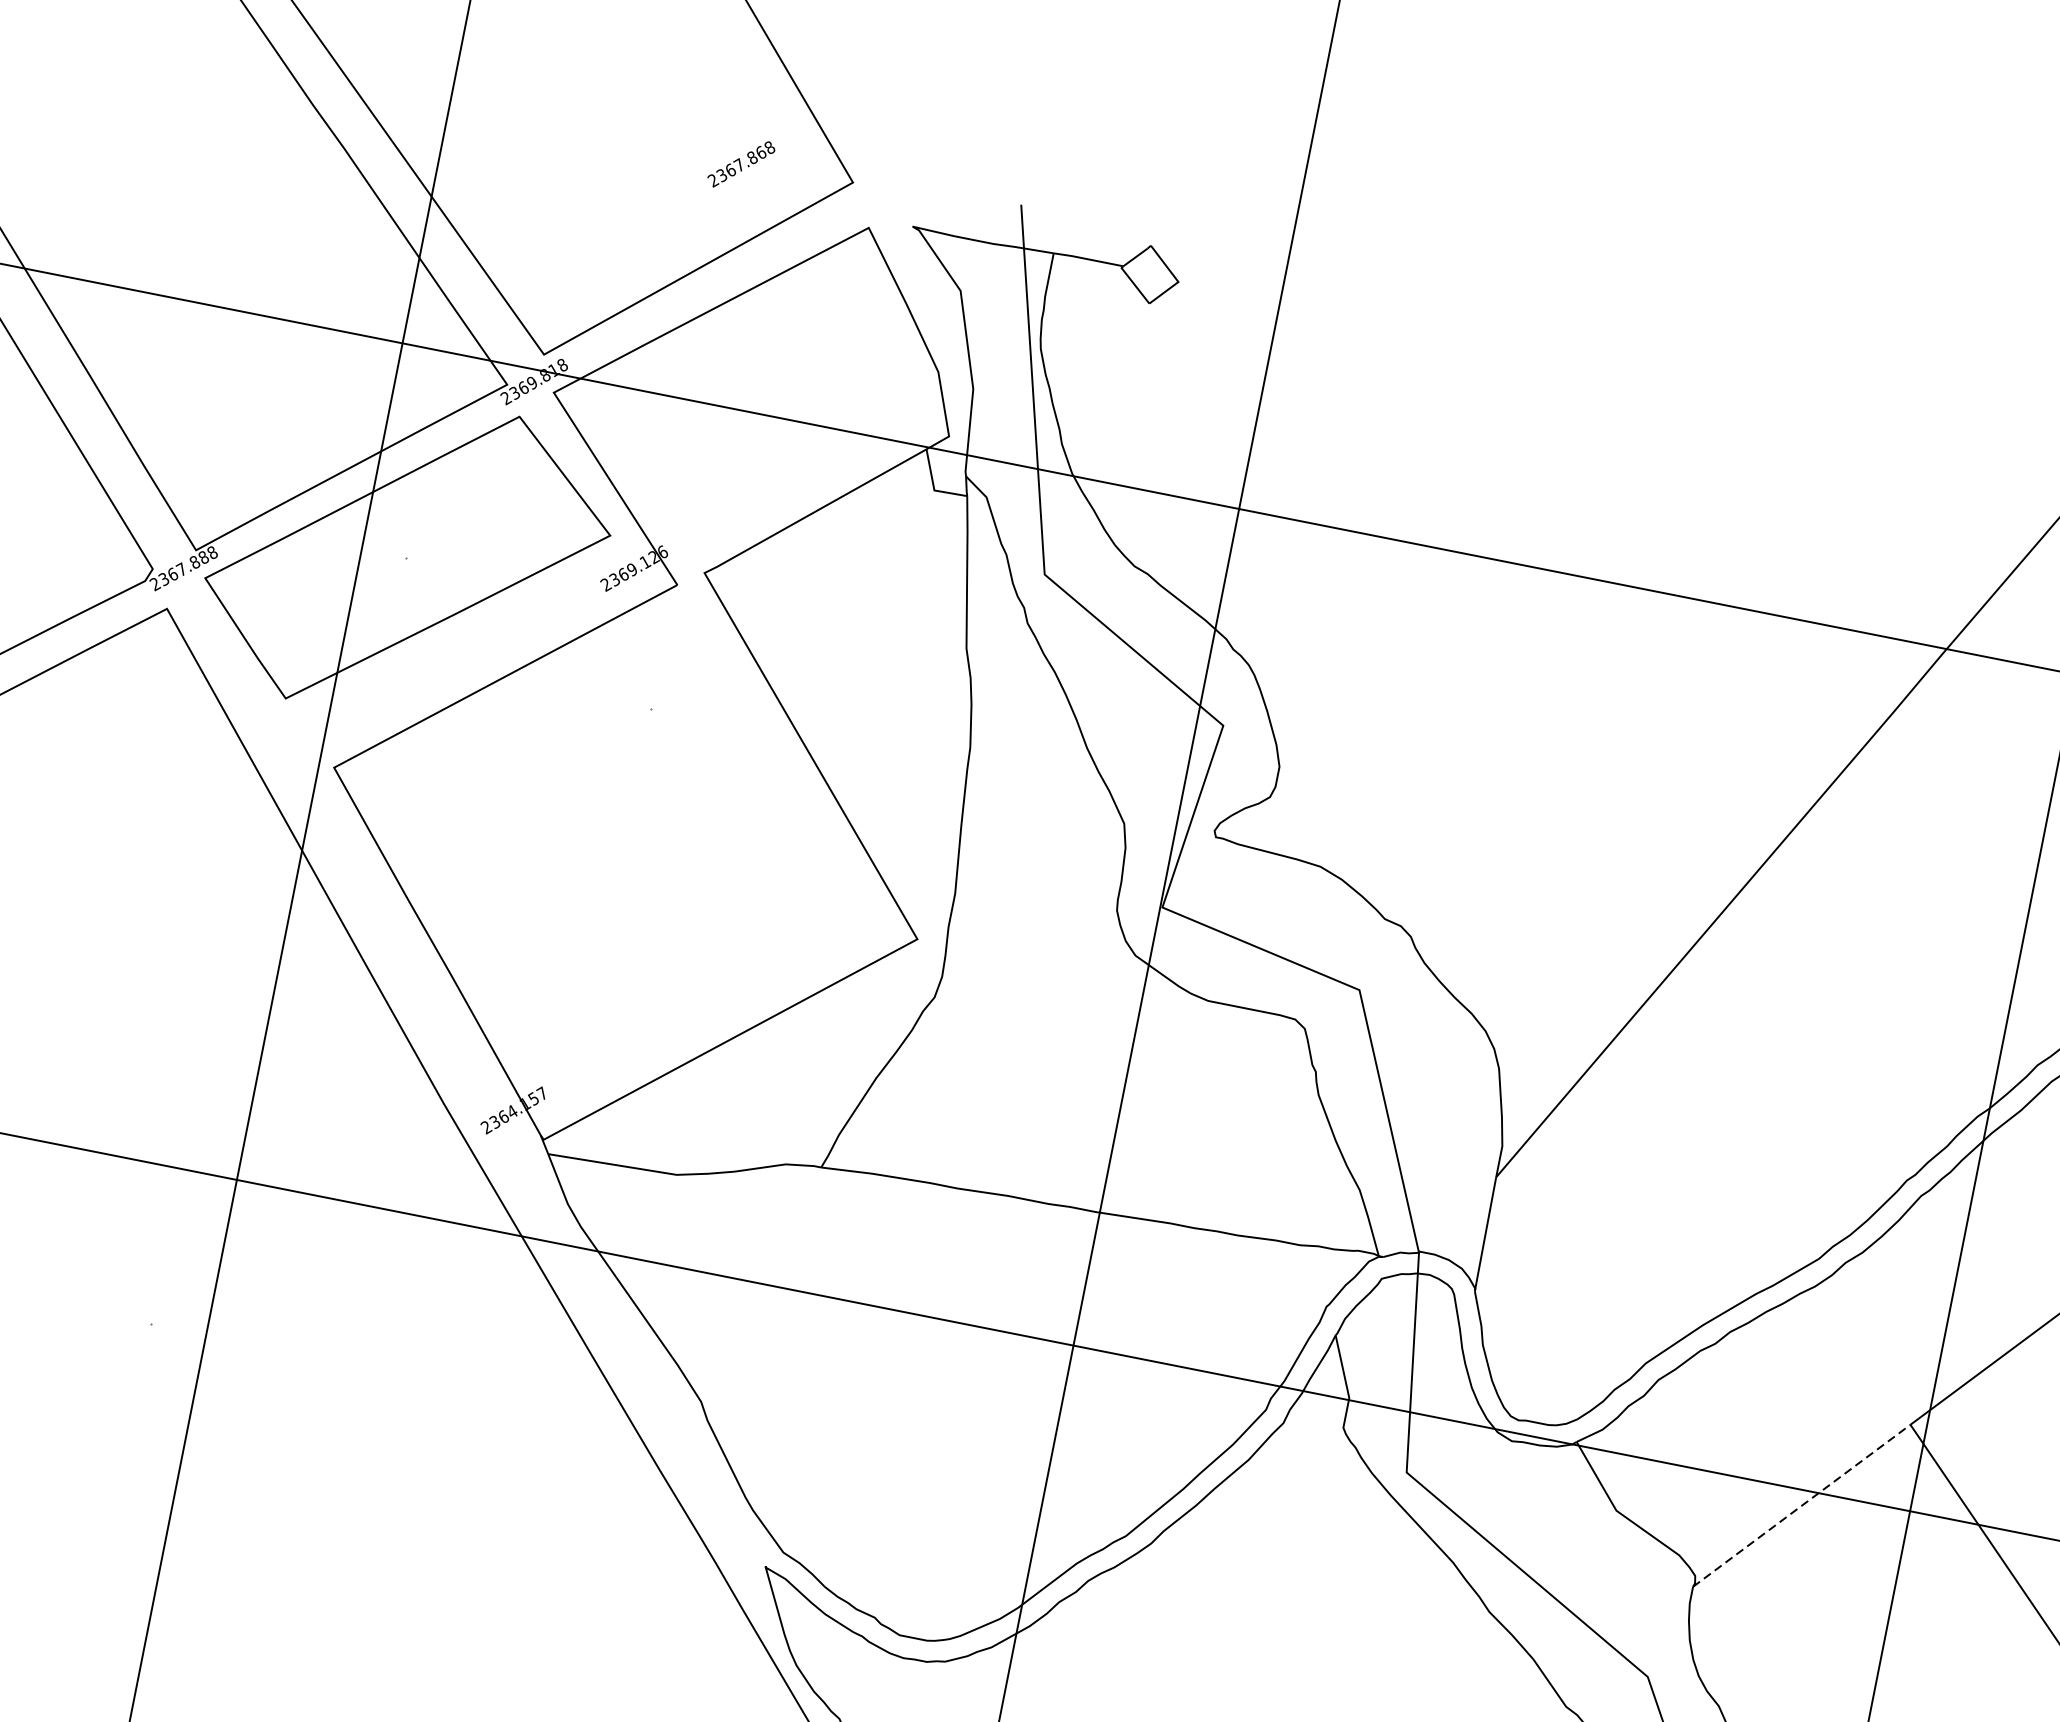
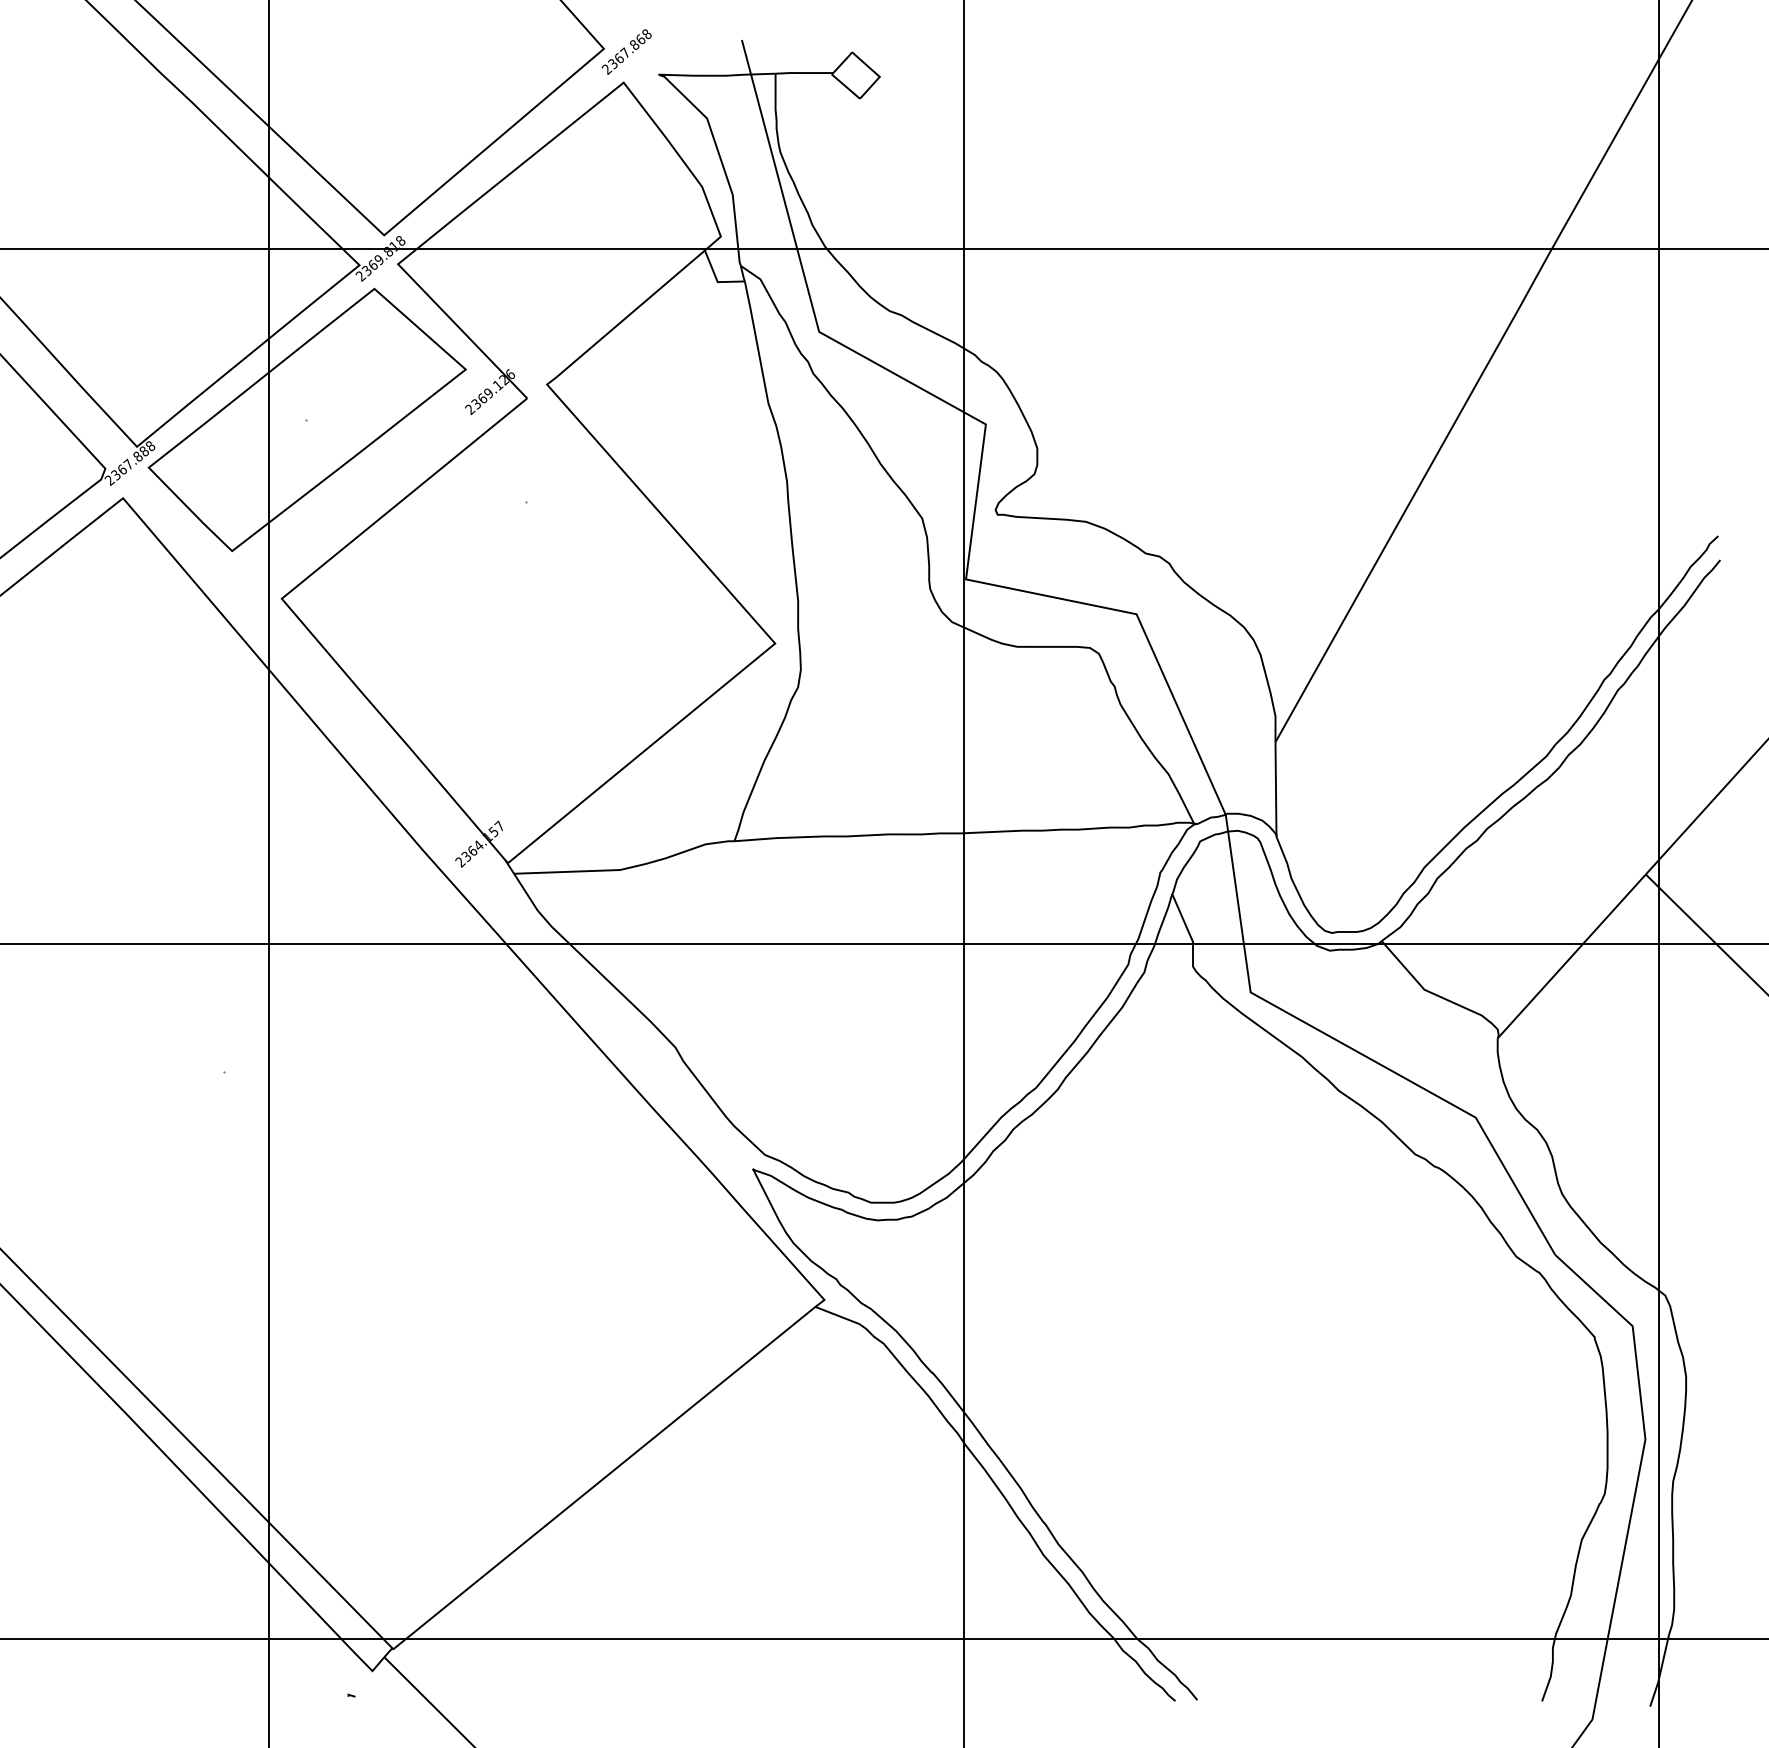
text: (741, 163) -> (626, 51), moved
line: (1802, 1506) -> (1572, 956), dashed -> solid

